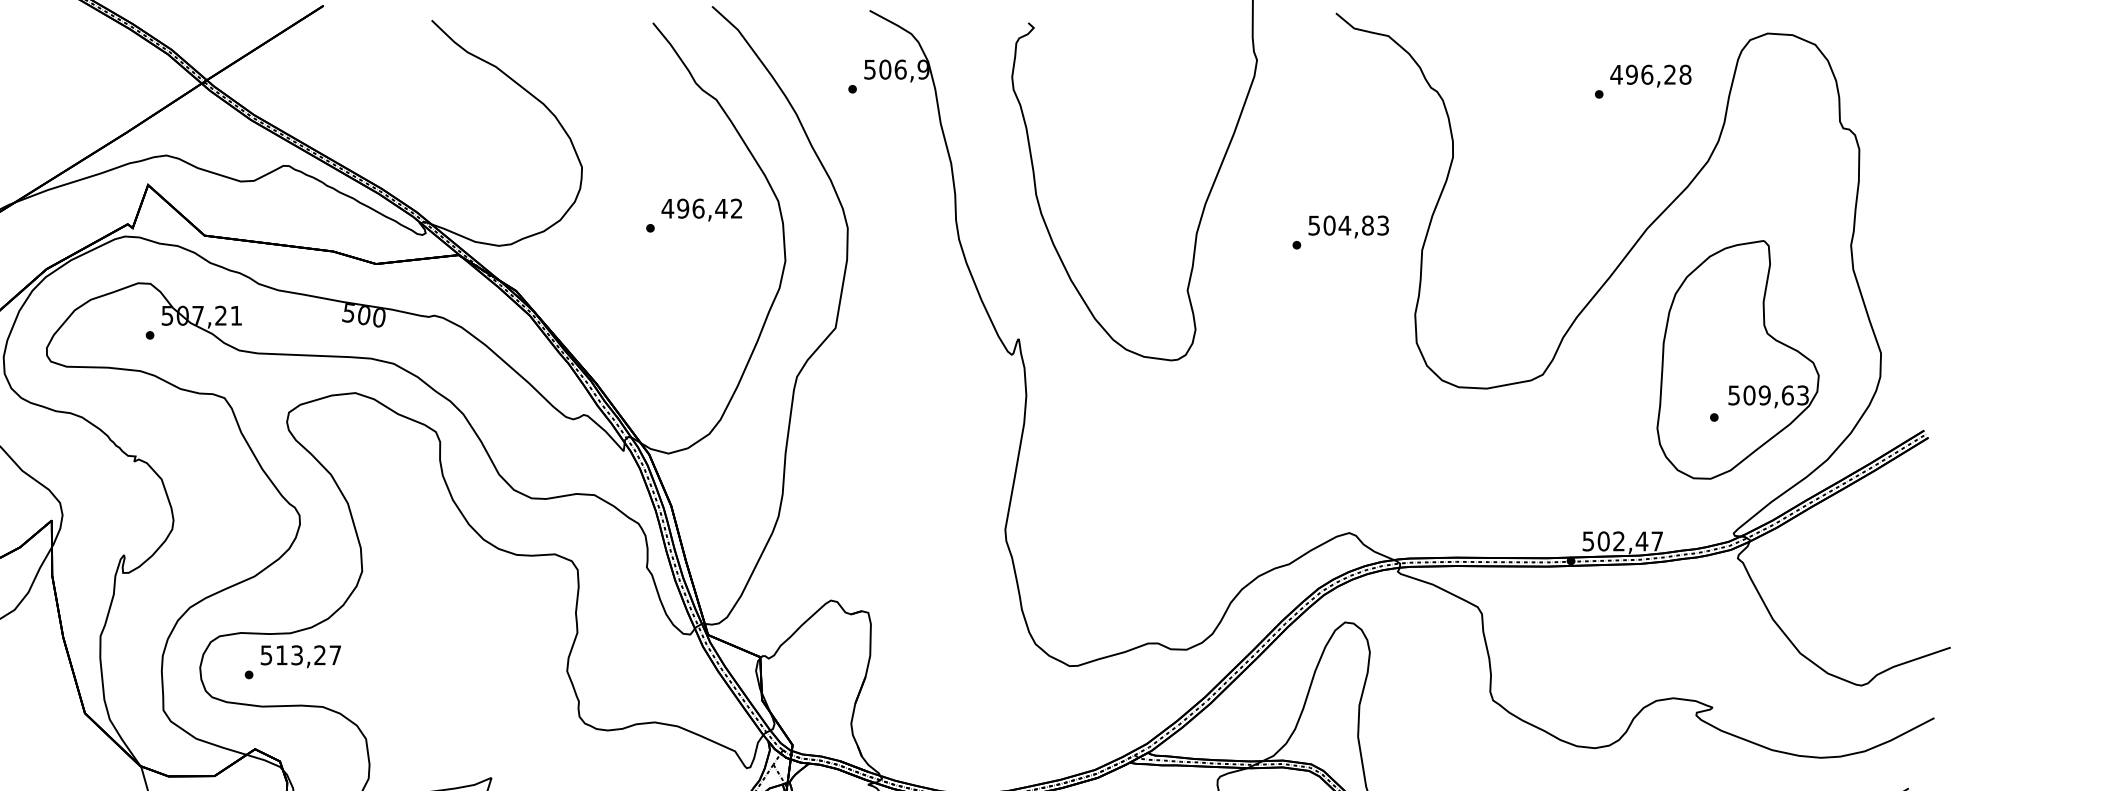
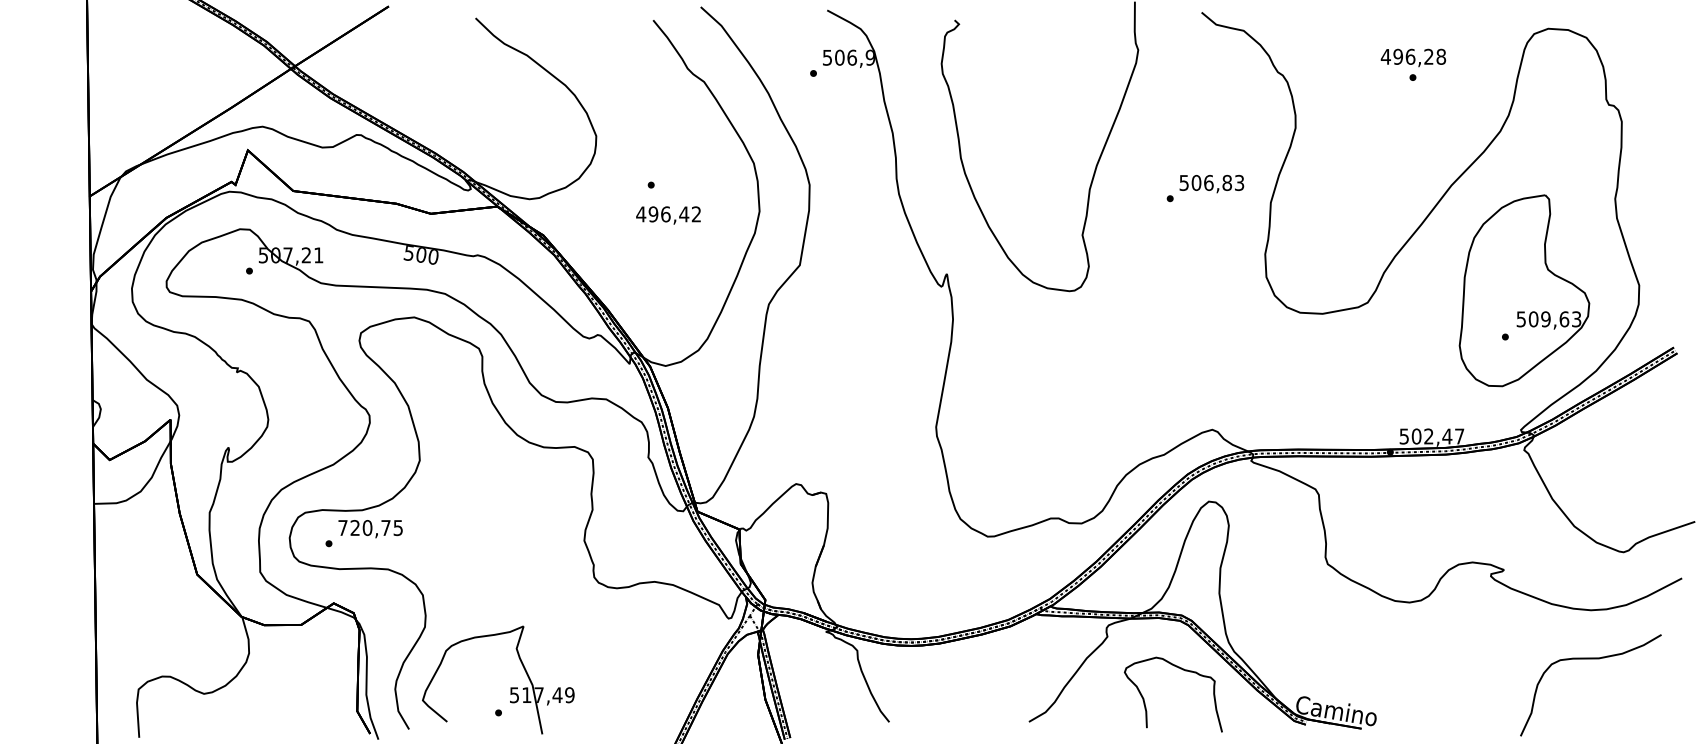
text: (1650, 75) -> (1413, 57), moved
text: (701, 210) -> (668, 215), moved
text: (1344, 225) -> (1208, 182), 504,83 -> 506,83
text: (300, 655) -> (370, 528), 513,27 -> 720,75

